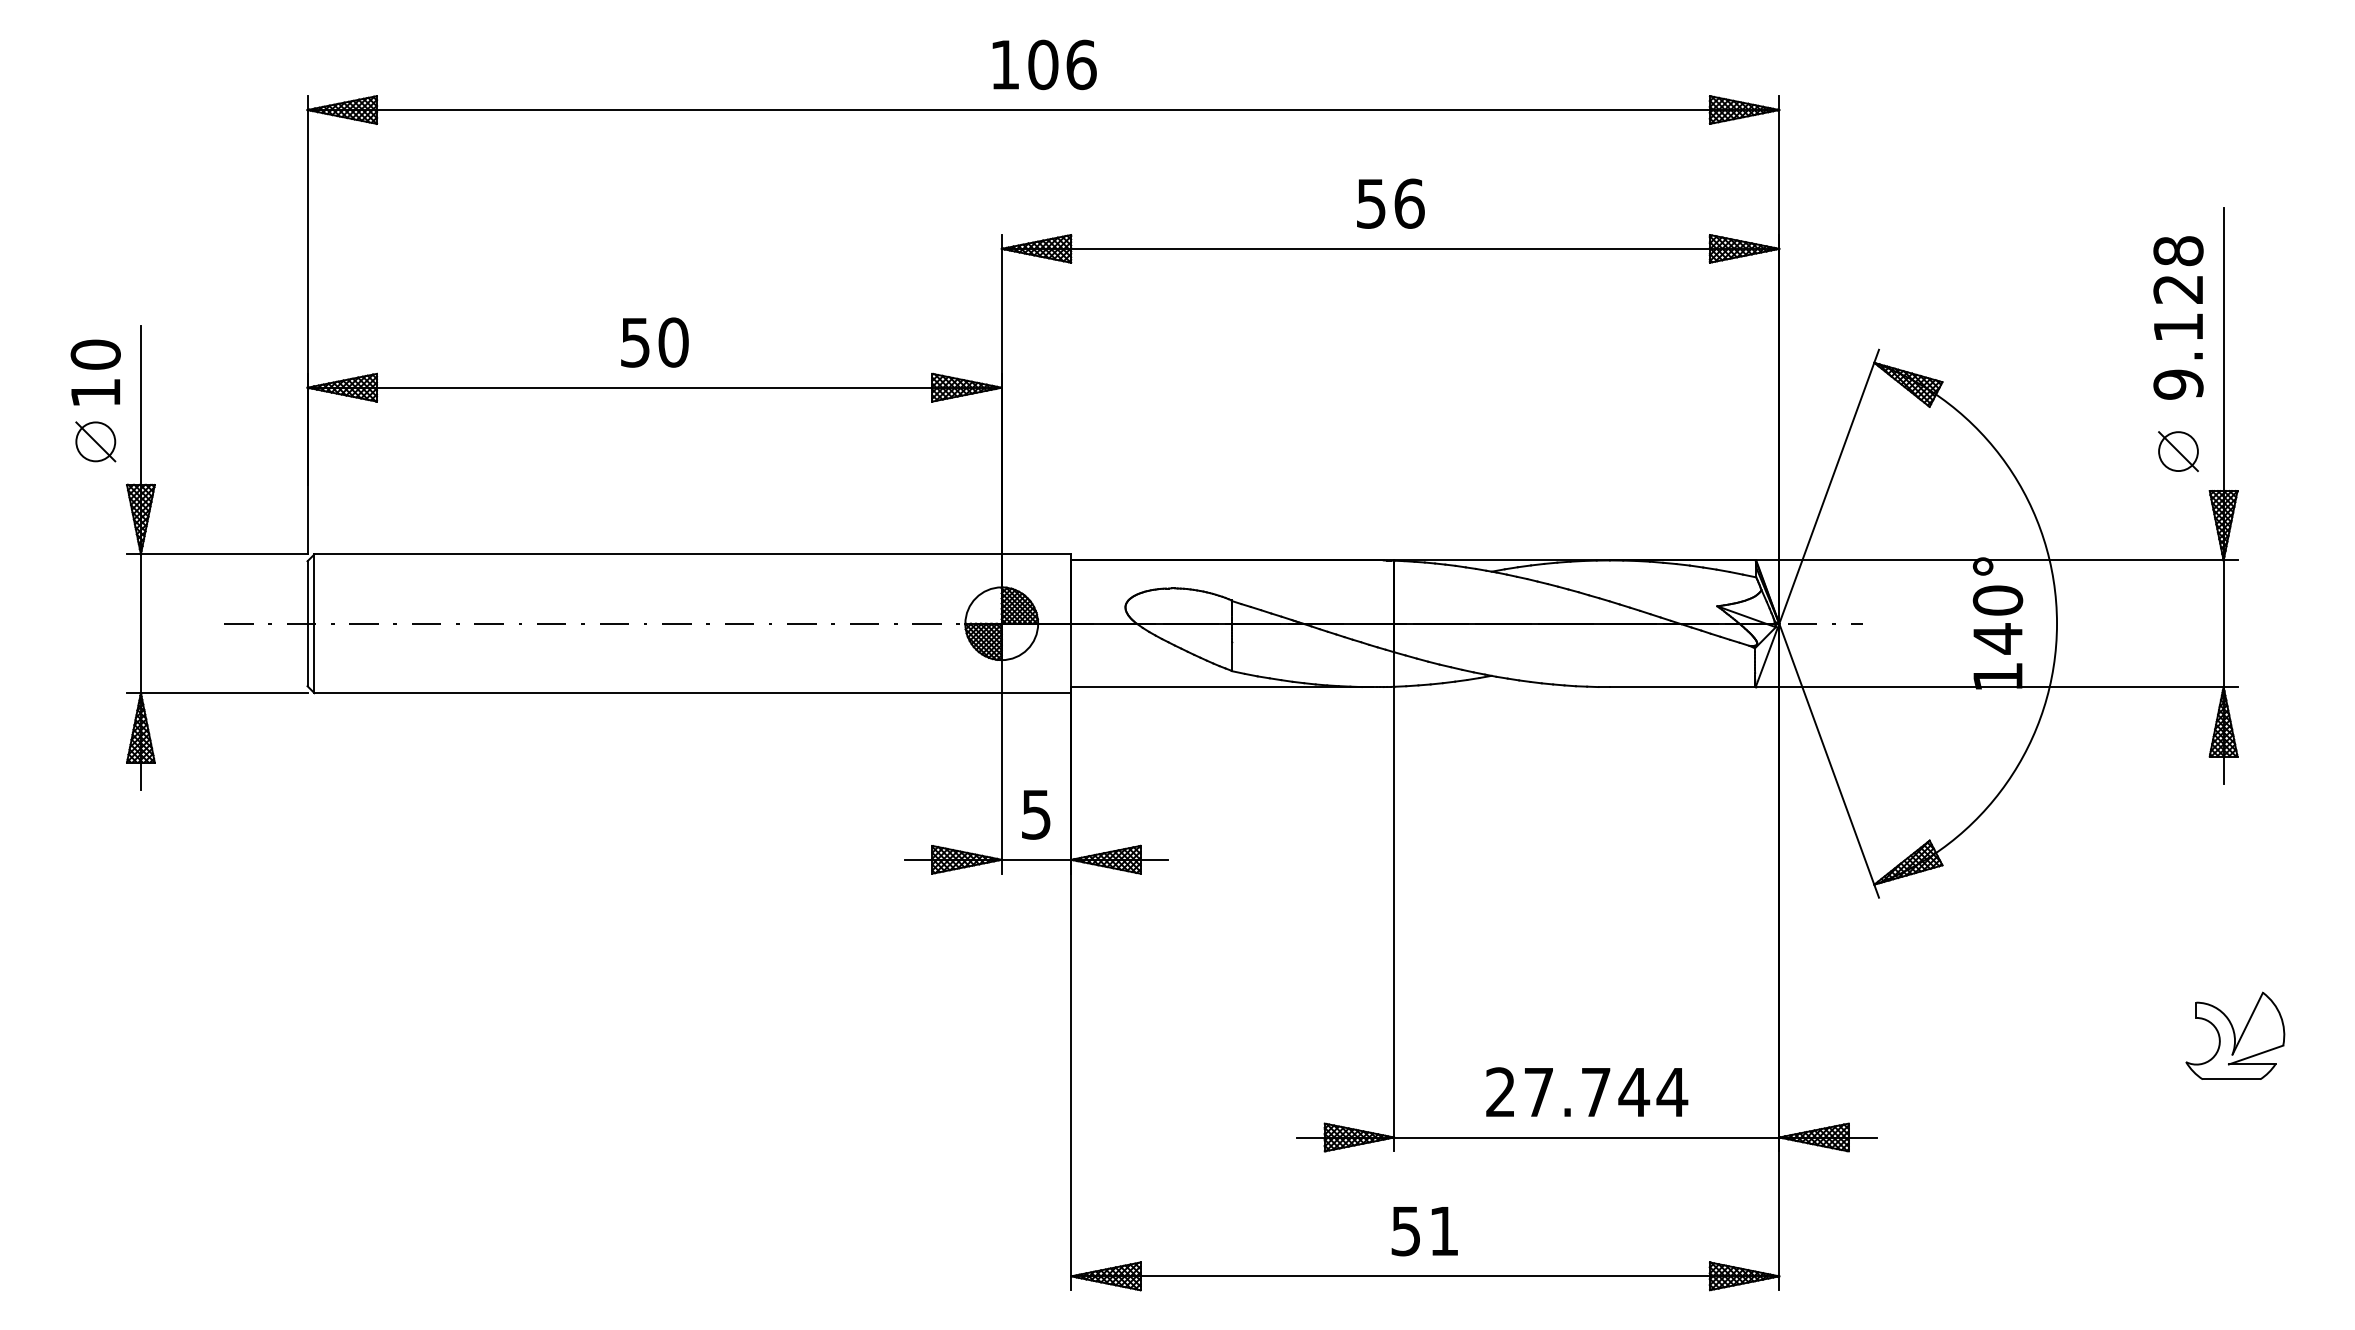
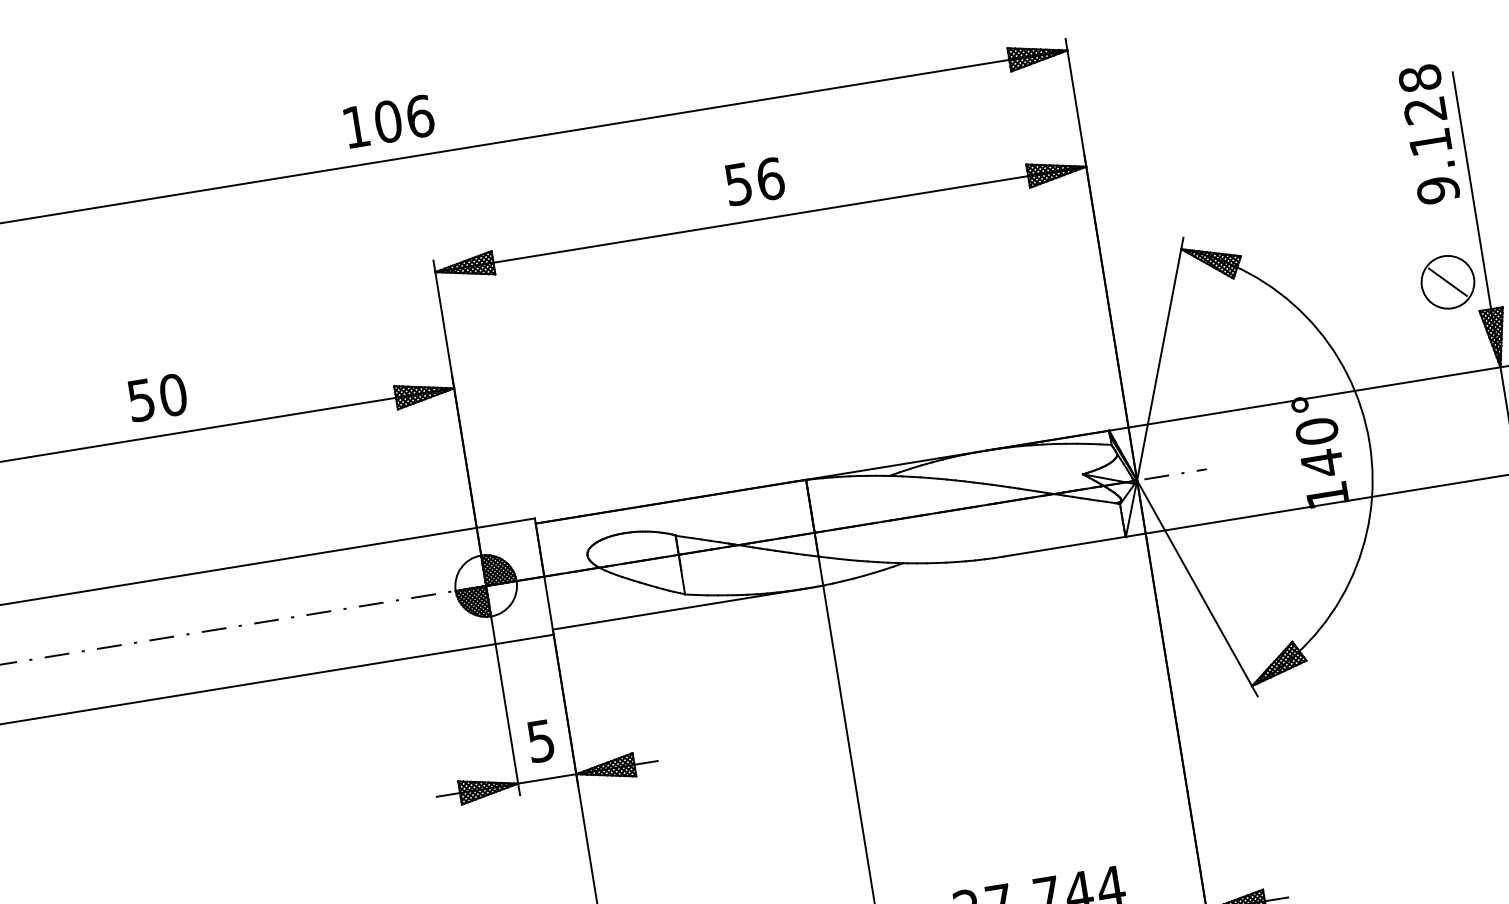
text: (1044, 64) -> (389, 121), moved
text: (2178, 317) -> (1429, 134), moved
circle: (2178, 451) -> (1447, 282), size x1.6

